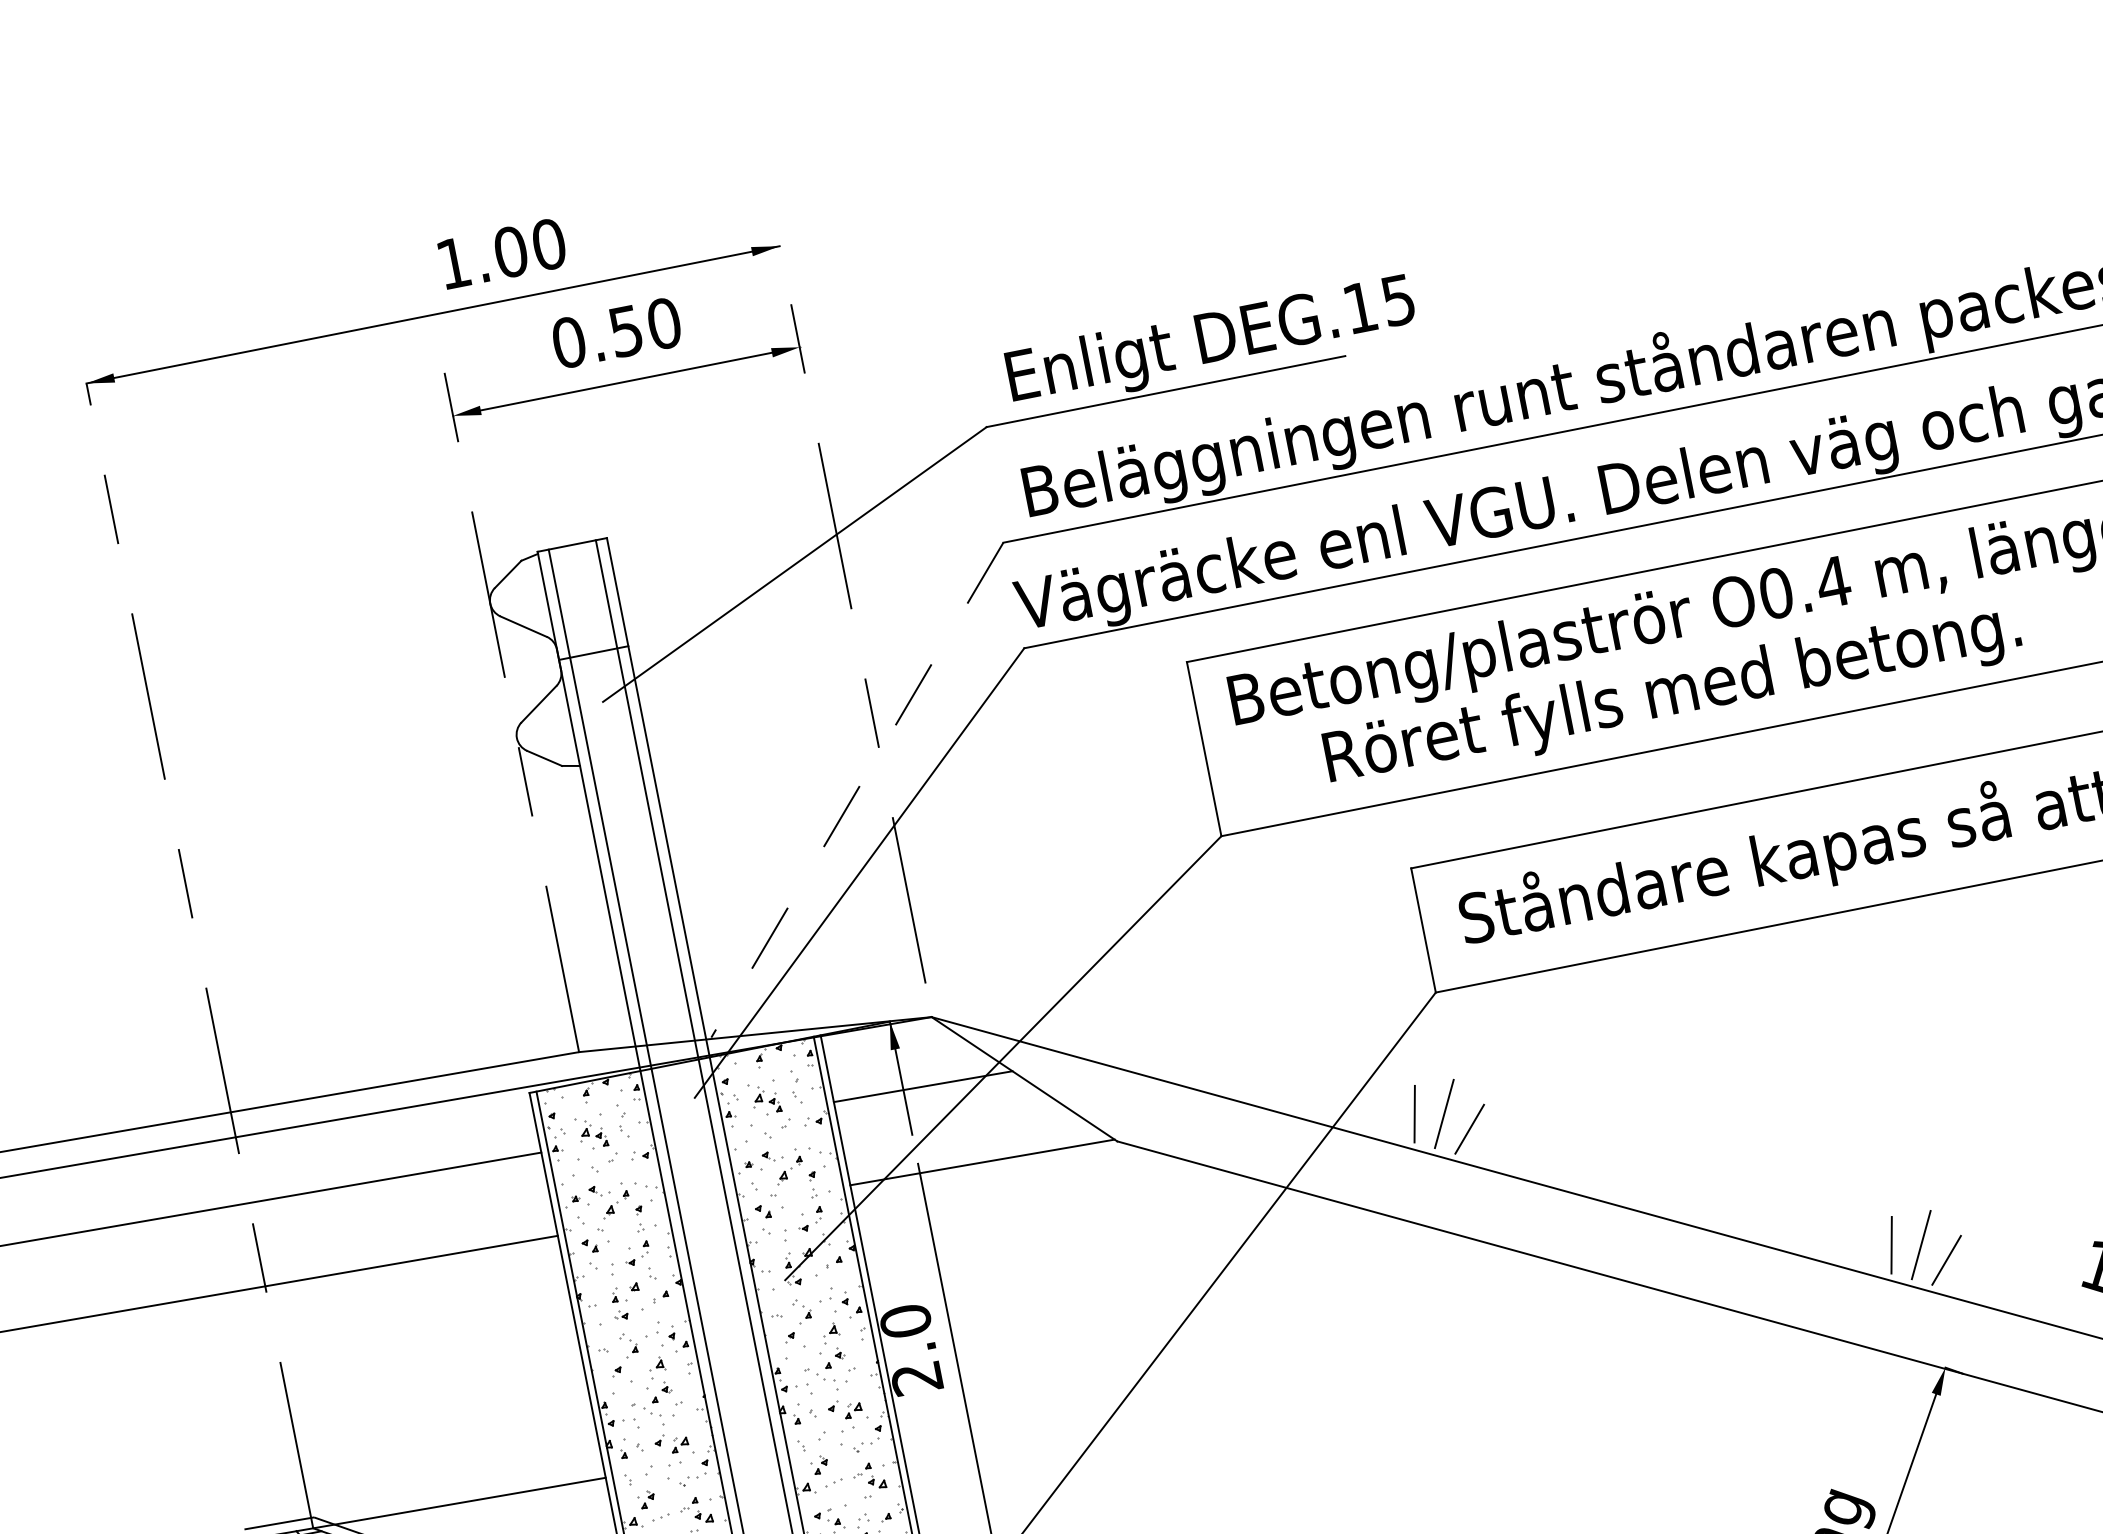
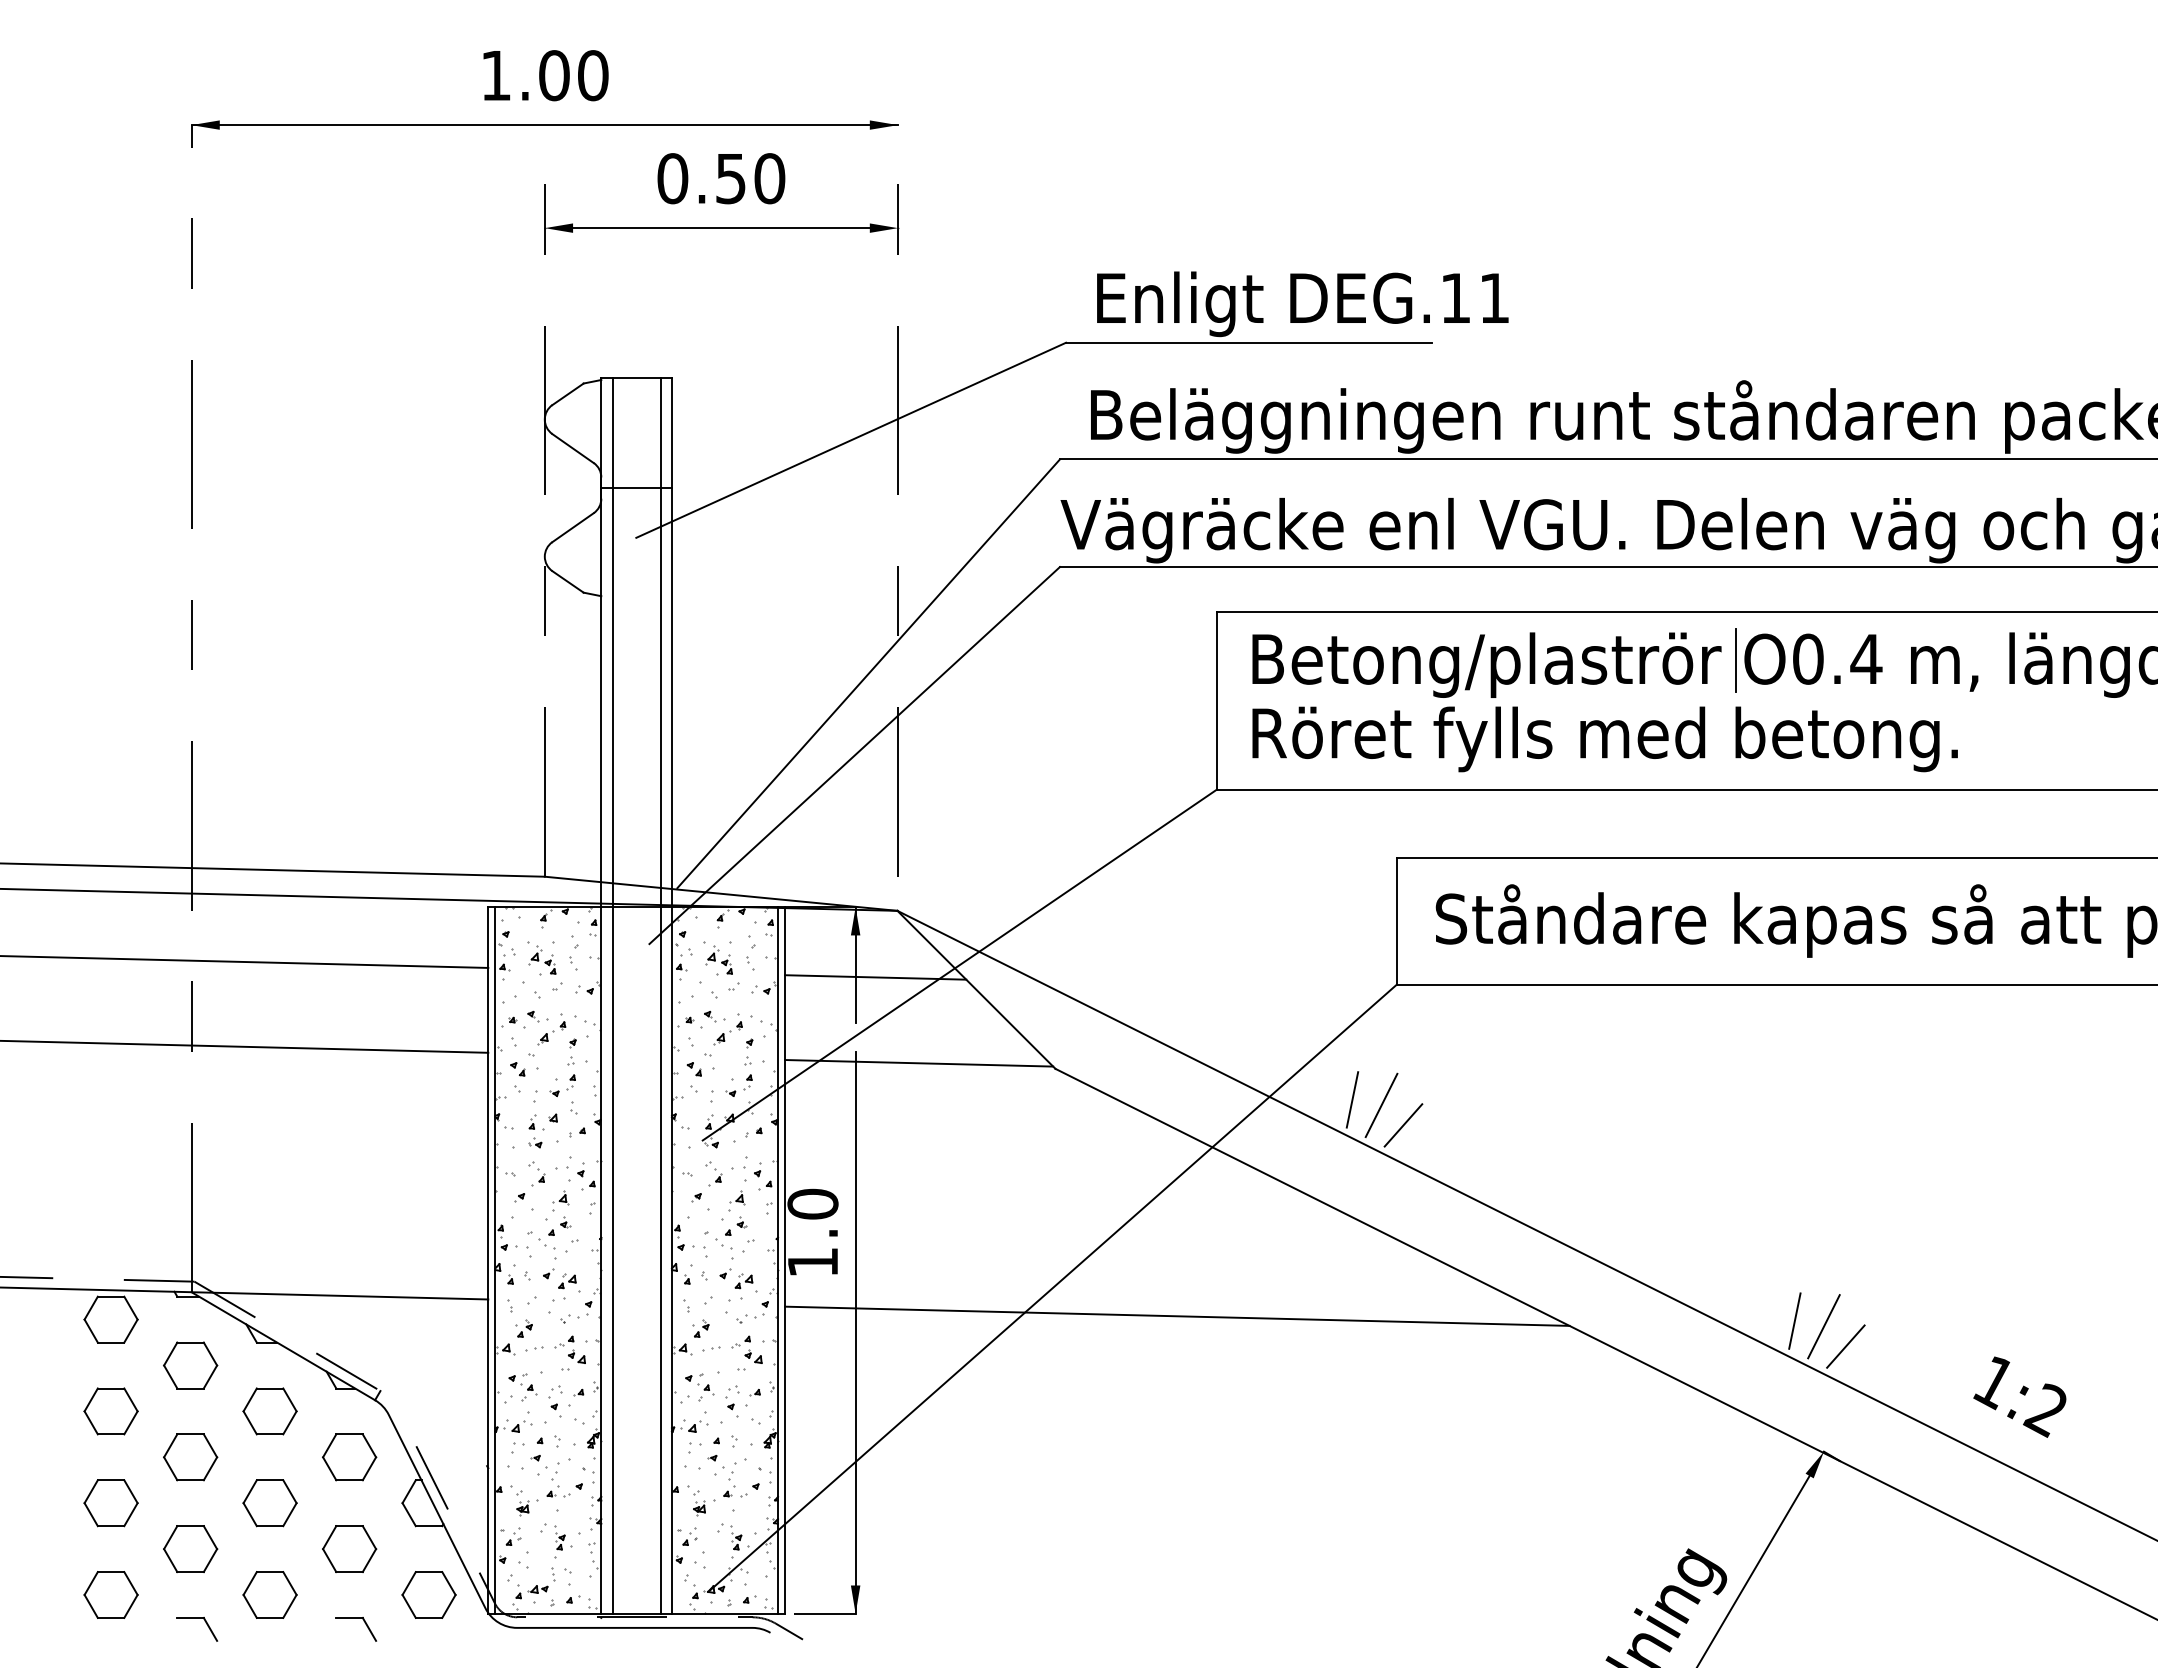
text: (502, 253) -> (545, 75), moved
text: (1398, 300) -> (1494, 298), DEG.15 -> DEG.11
line: (1706, 608) -> (1736, 660), added
text: (1672, 695) -> (1604, 739), moved
line: (857, 790) -> (868, 674), dashed -> solid
line: (1284, 1359) -> (1177, 1315), added
text: (916, 1378) -> (812, 1262), 2.0 -> 1.0

